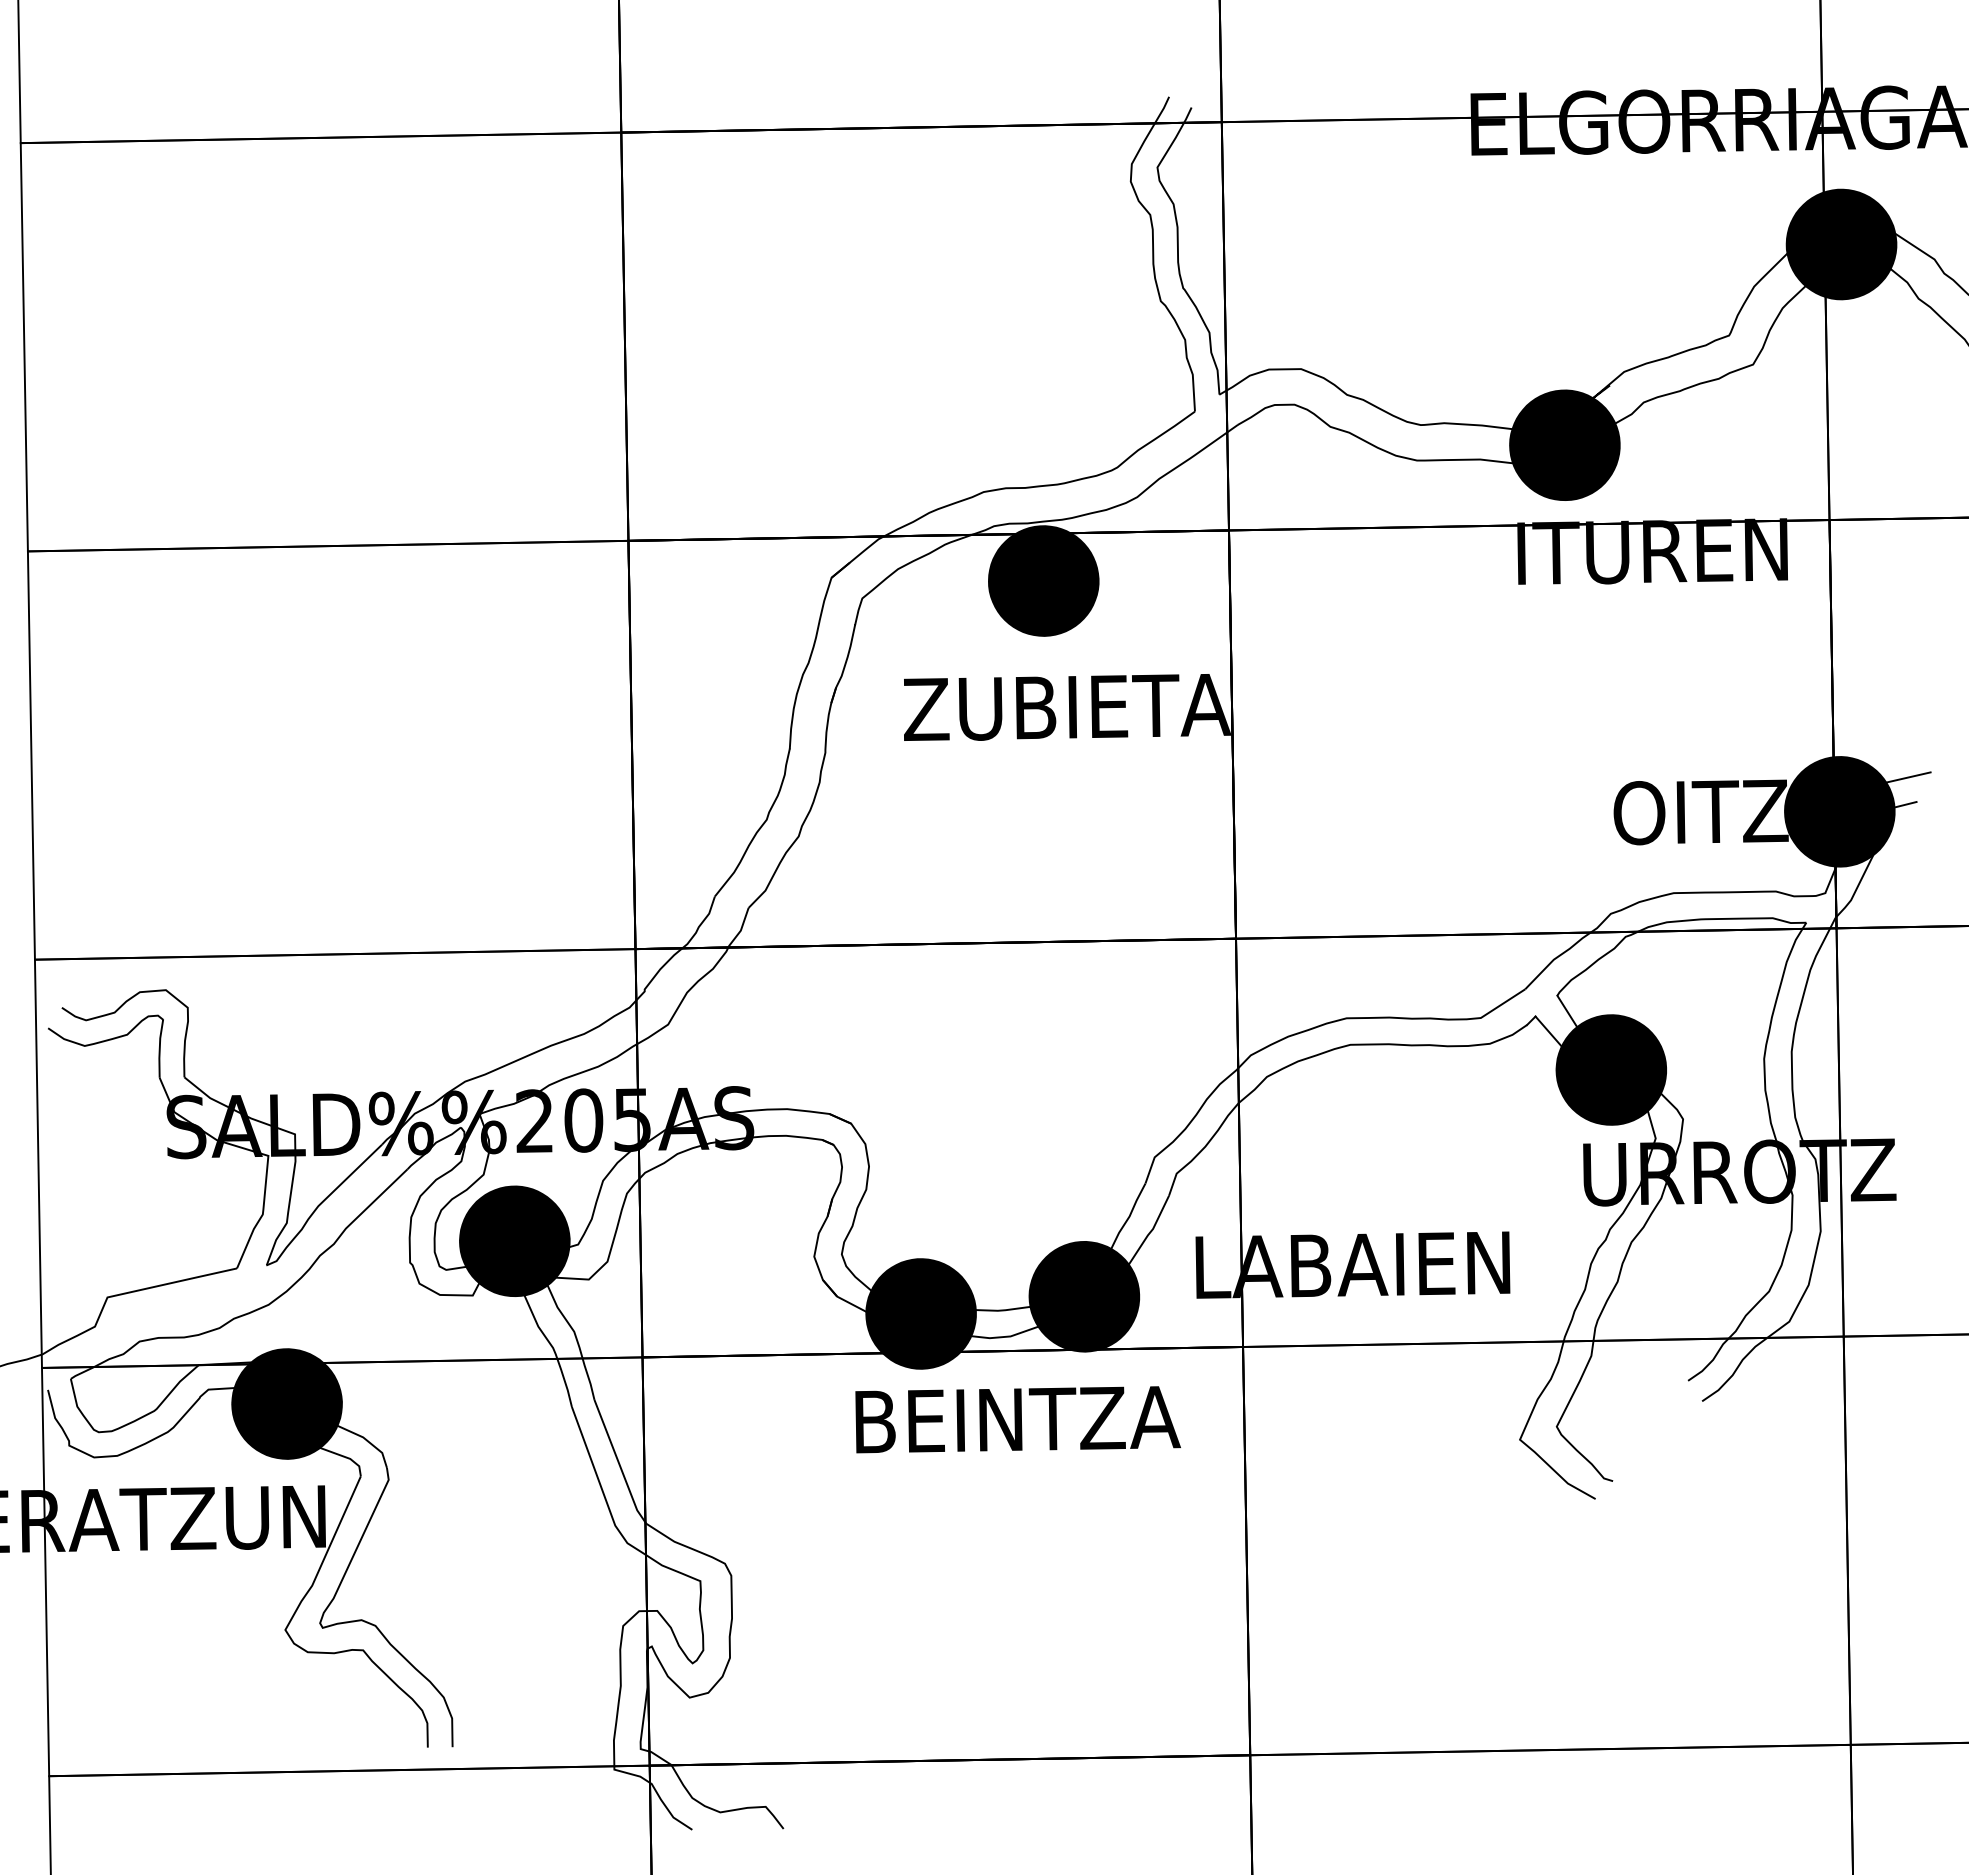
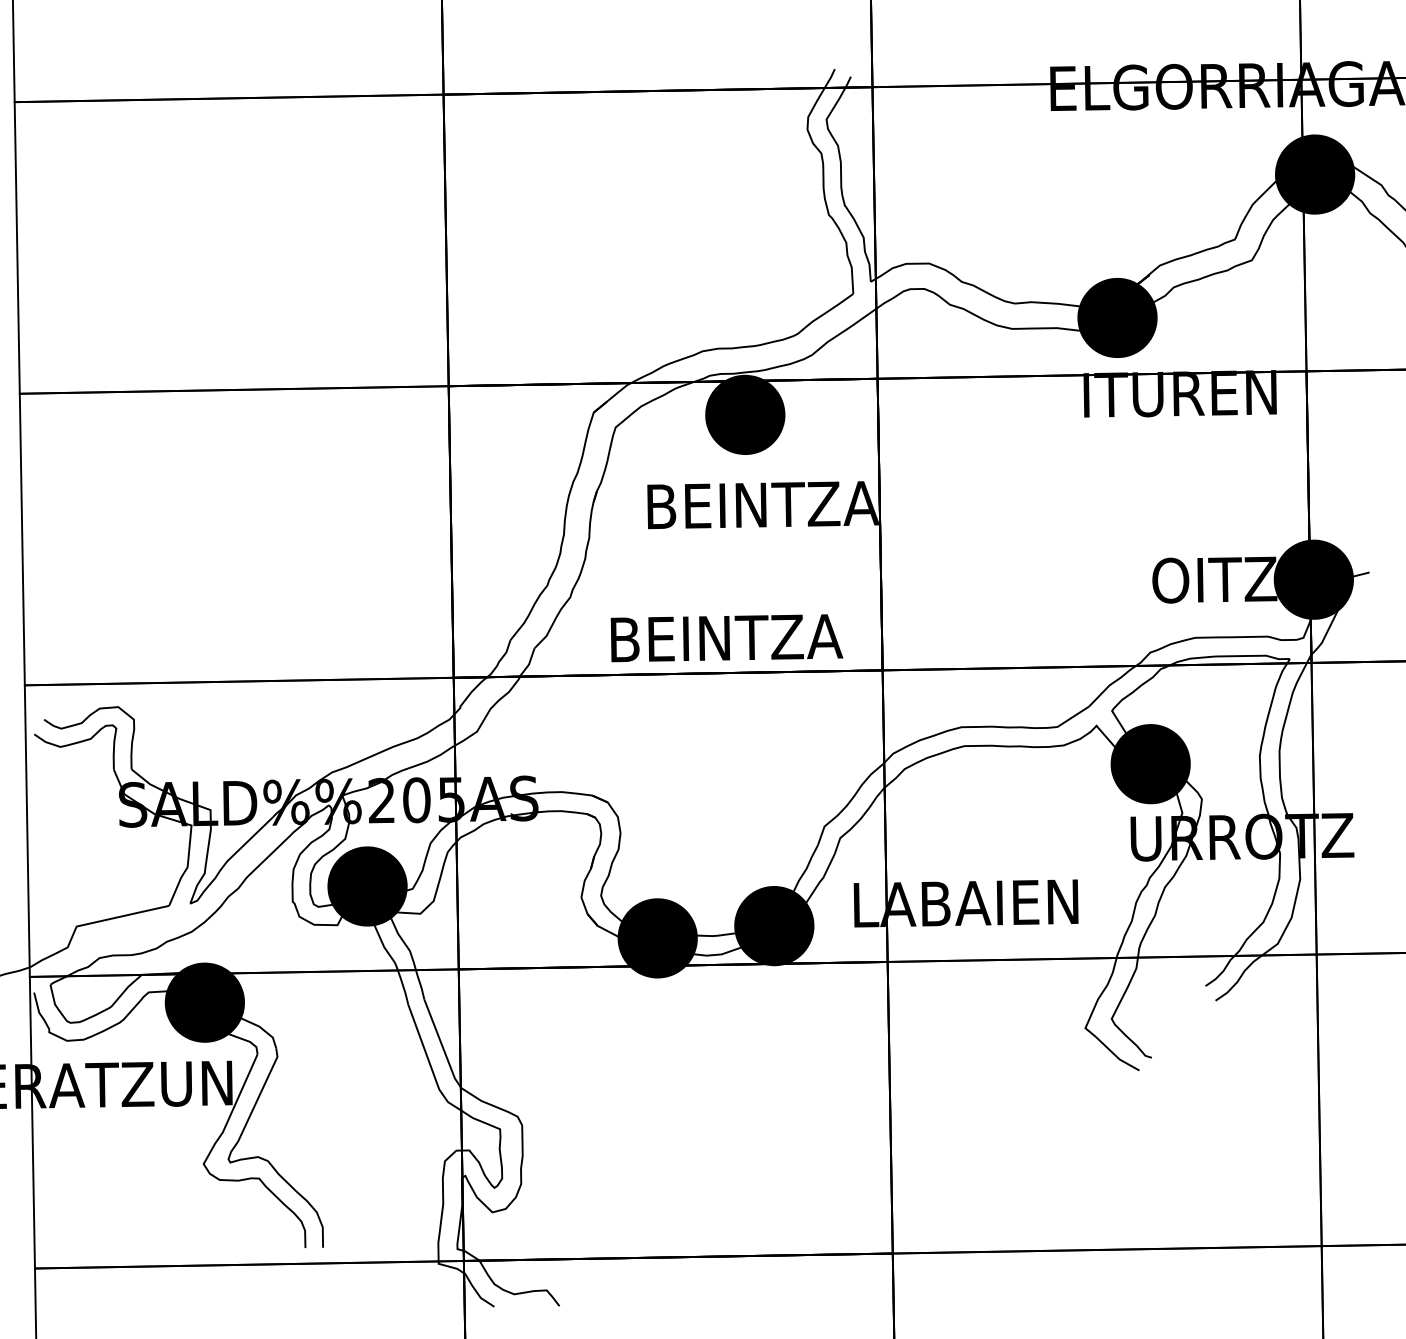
text: (1067, 707) -> (762, 505), ZUBIETA -> BEINTZA
line: (1907, 777) -> (1362, 555), removed
text: (1017, 1419) -> (726, 638), moved

